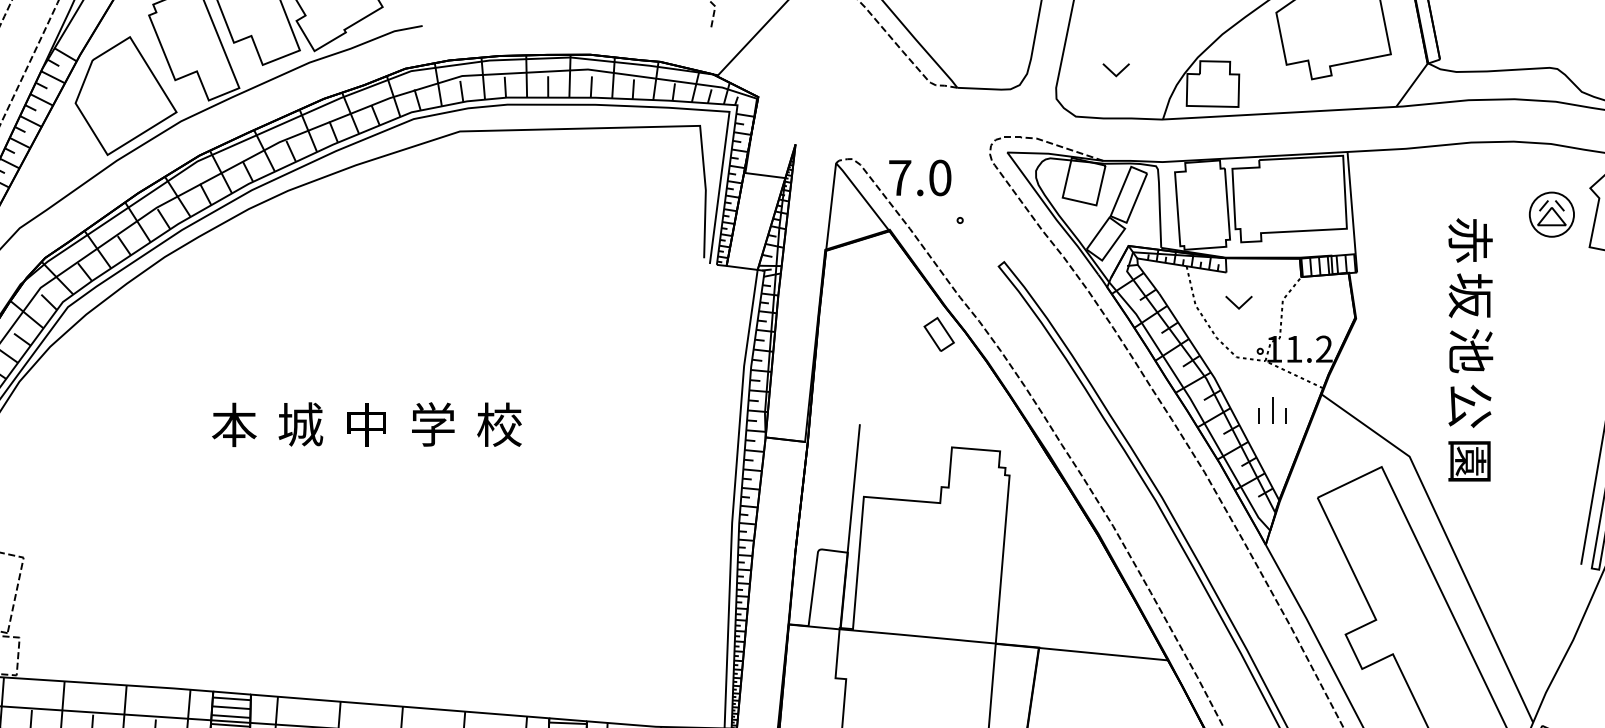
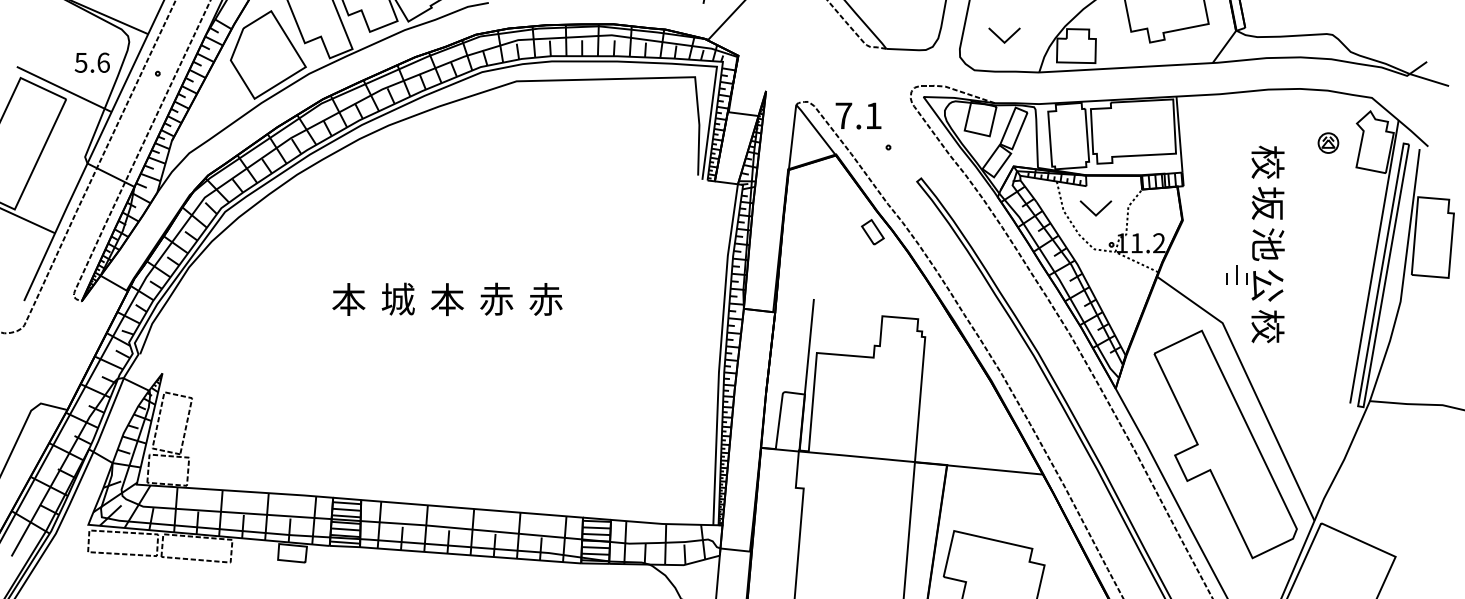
part: (1116, 69) -> (1004, 35), size x1.6
text: (940, 177) -> (873, 115), 7.0 -> 7.1
part: (1551, 213) -> (1328, 142), size x0.6
text: (1469, 239) -> (1267, 161), 赤 -> 校
part: (1238, 302) -> (1095, 208), size x1.6
part: (1272, 410) -> (1236, 274), moved
text: (432, 423) -> (496, 298), 学 -> 赤
text: (365, 424) -> (446, 299), 中 -> 本
text: (498, 424) -> (545, 299), 校 -> 赤
text: (1469, 461) -> (1267, 326), 園 -> 校

